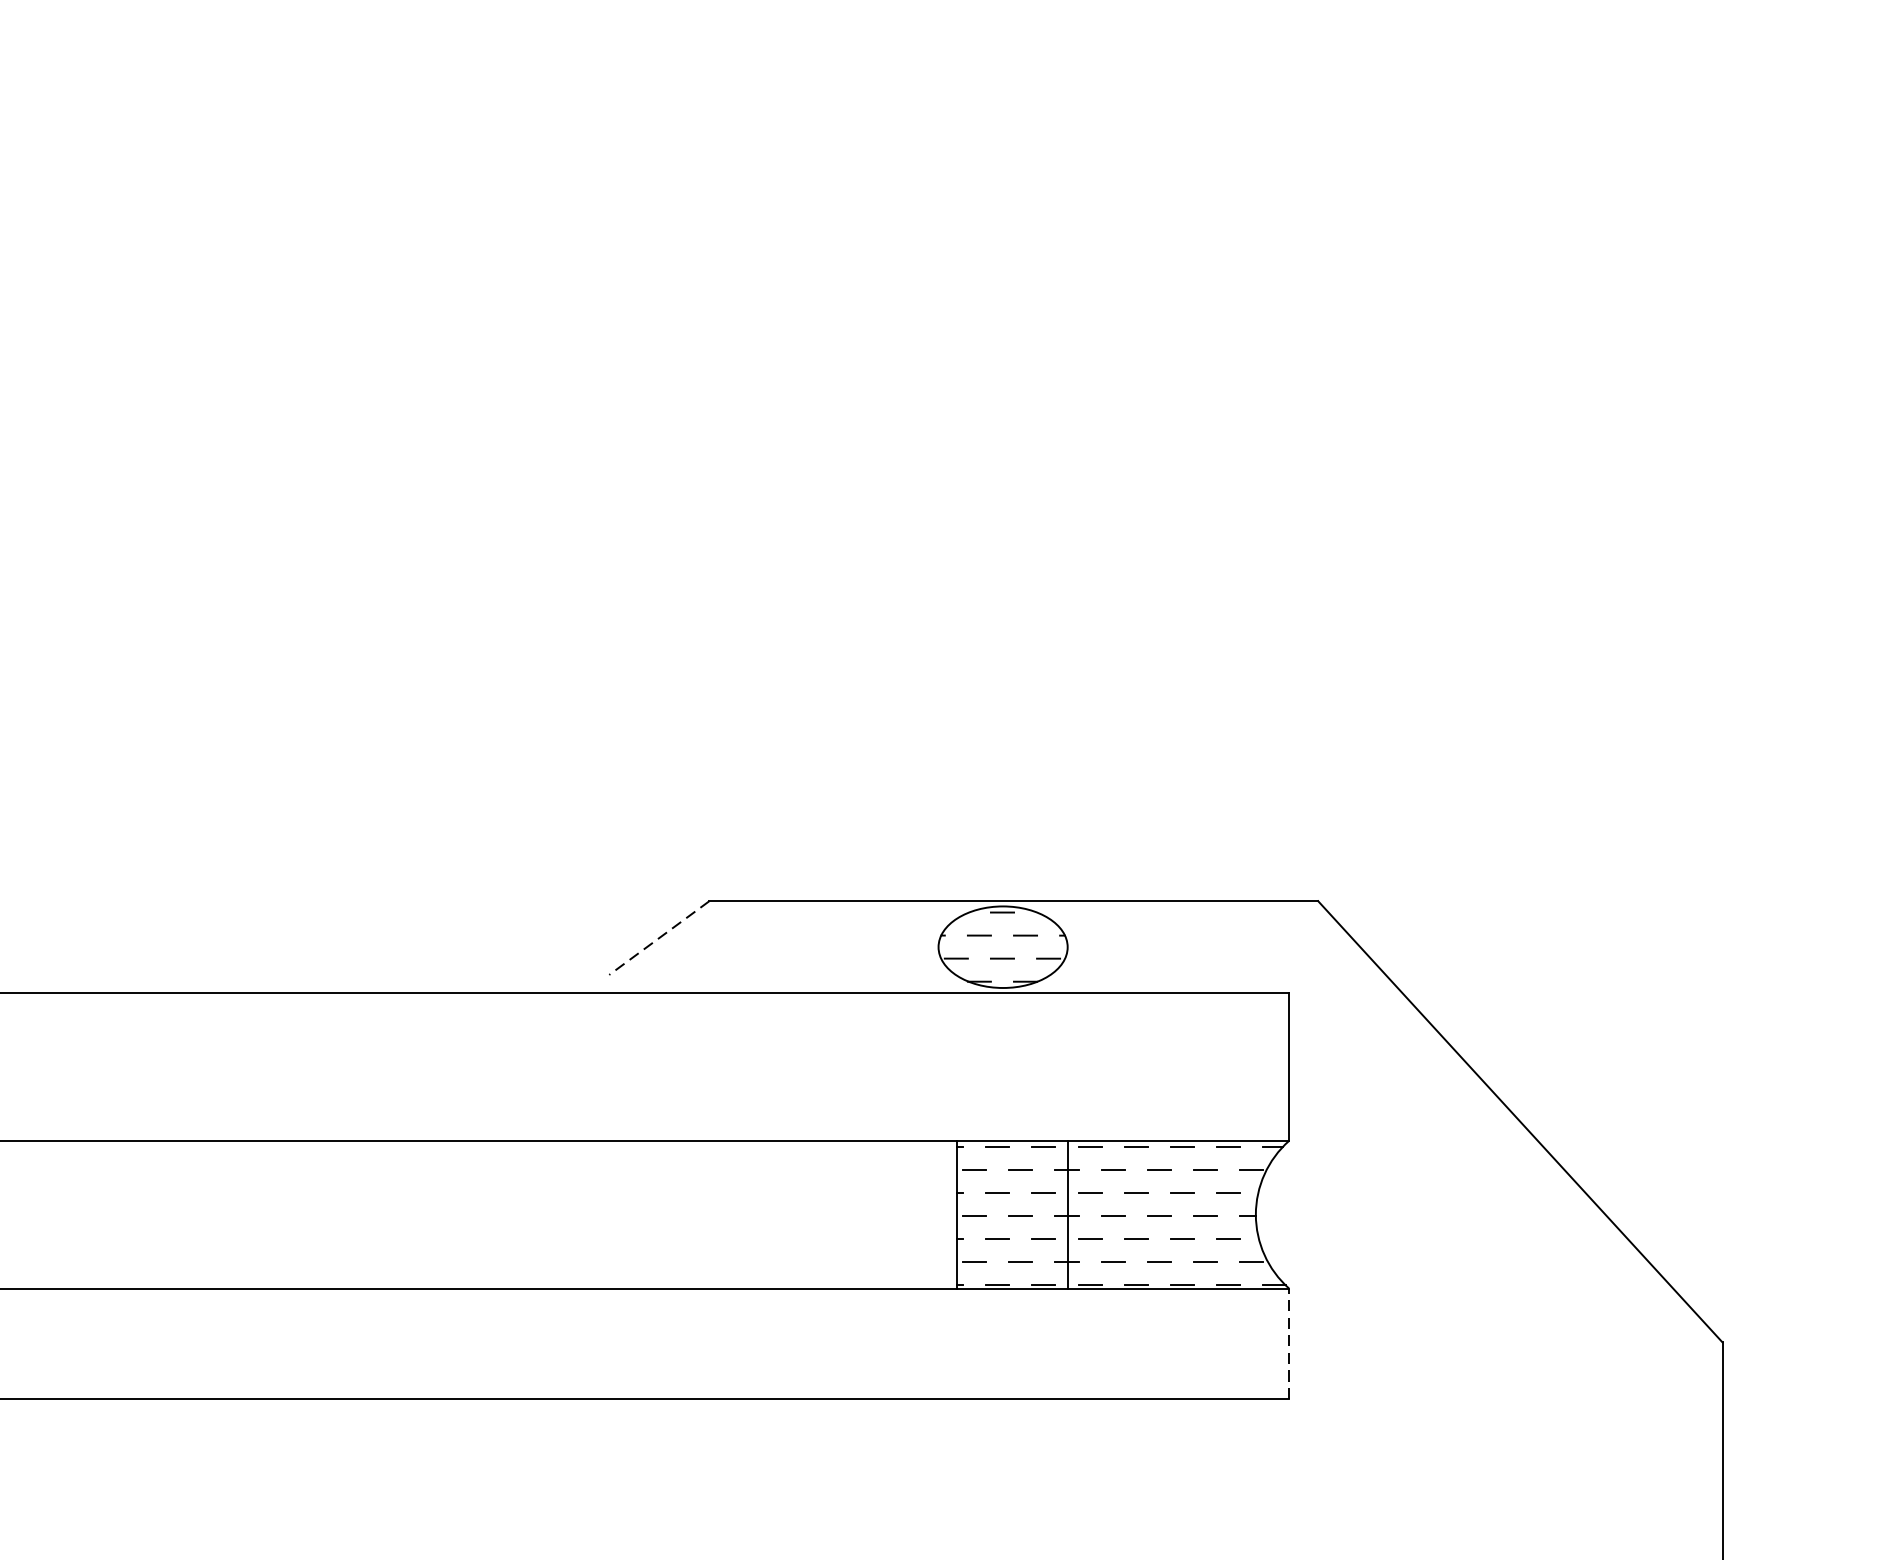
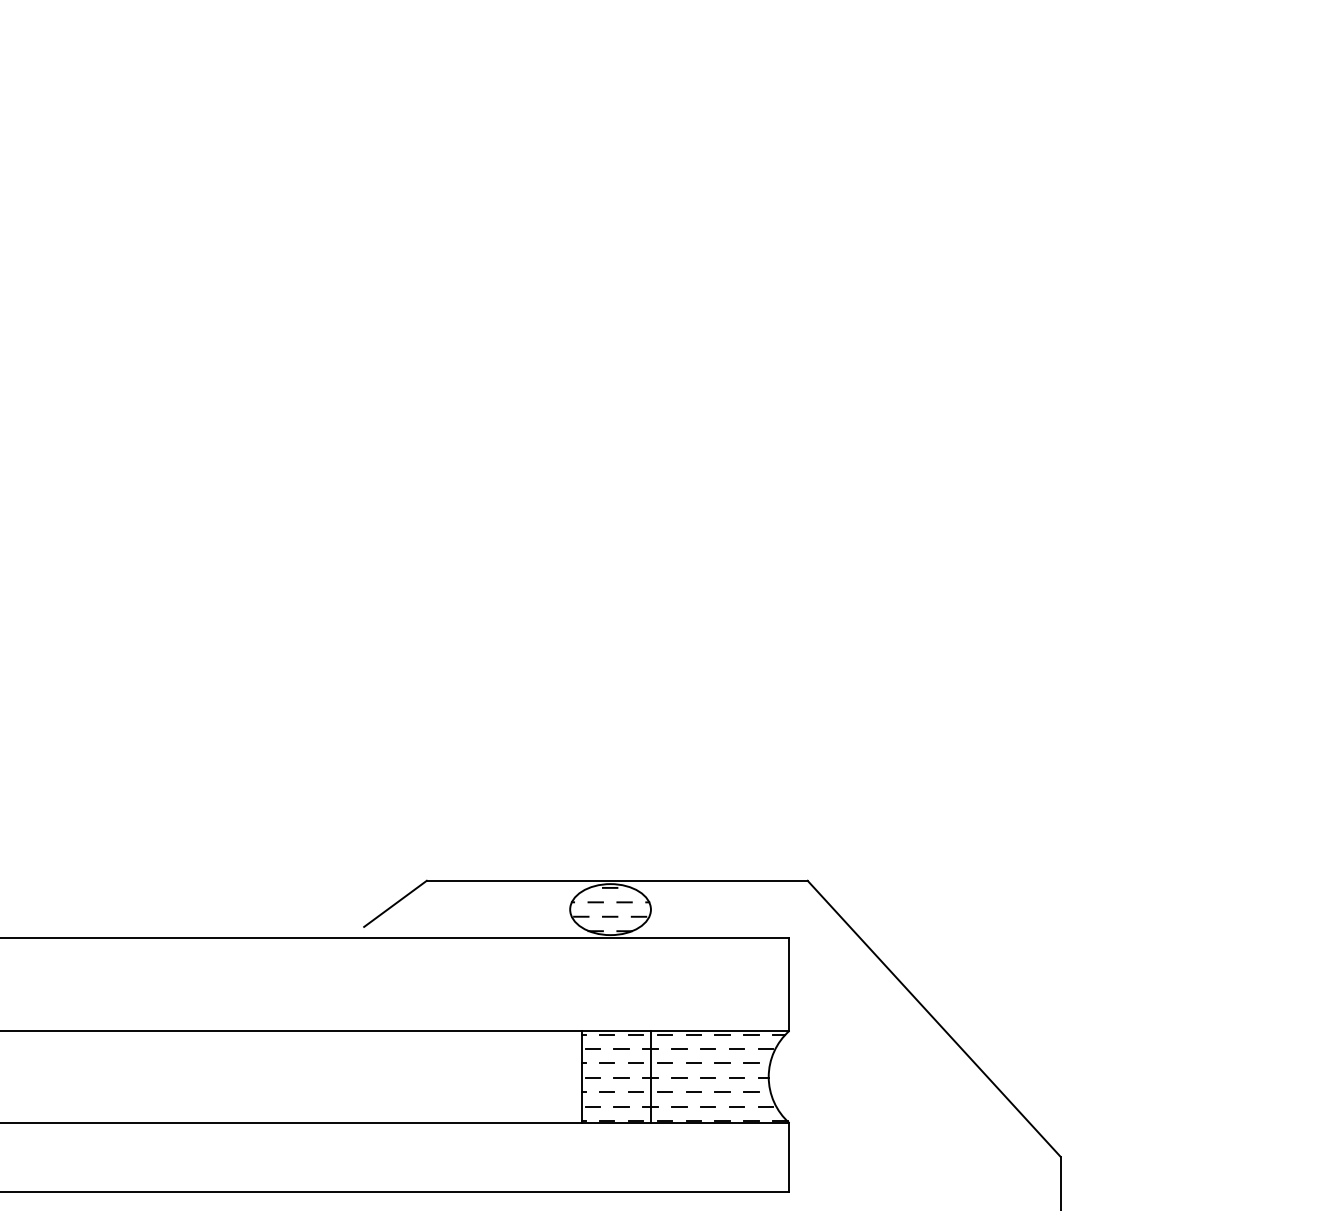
line: (659, 937) -> (395, 903), dashed -> solid
line: (1289, 1343) -> (789, 1157), dashed -> solid

